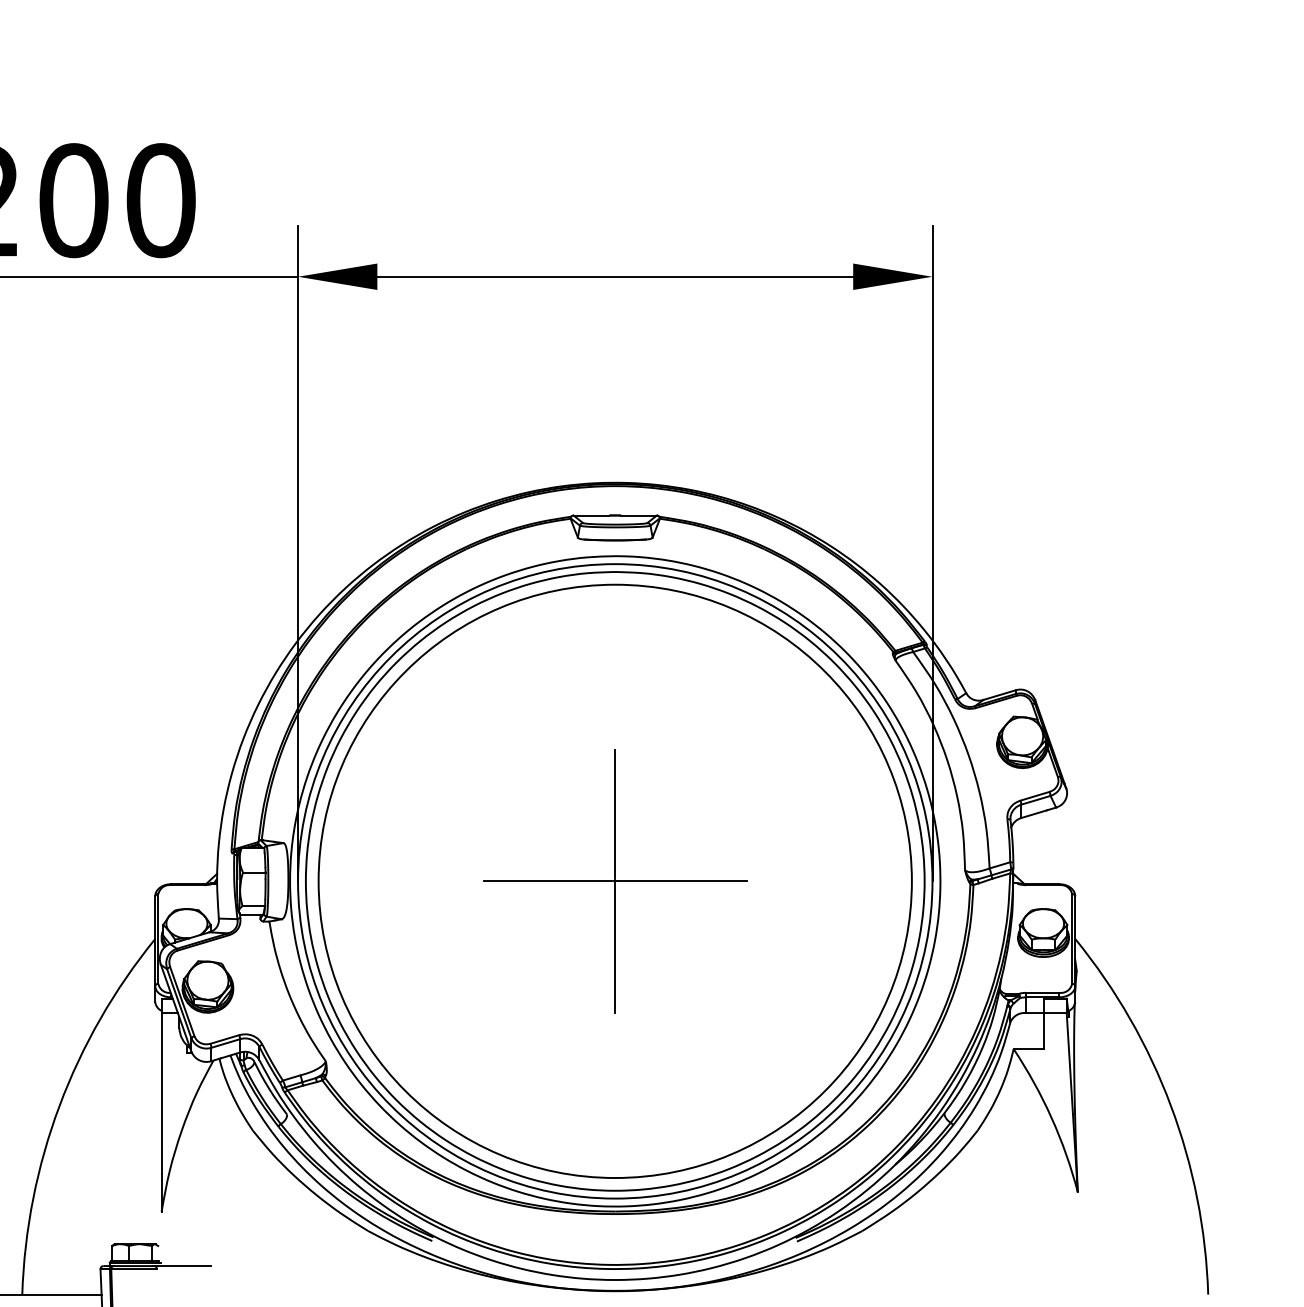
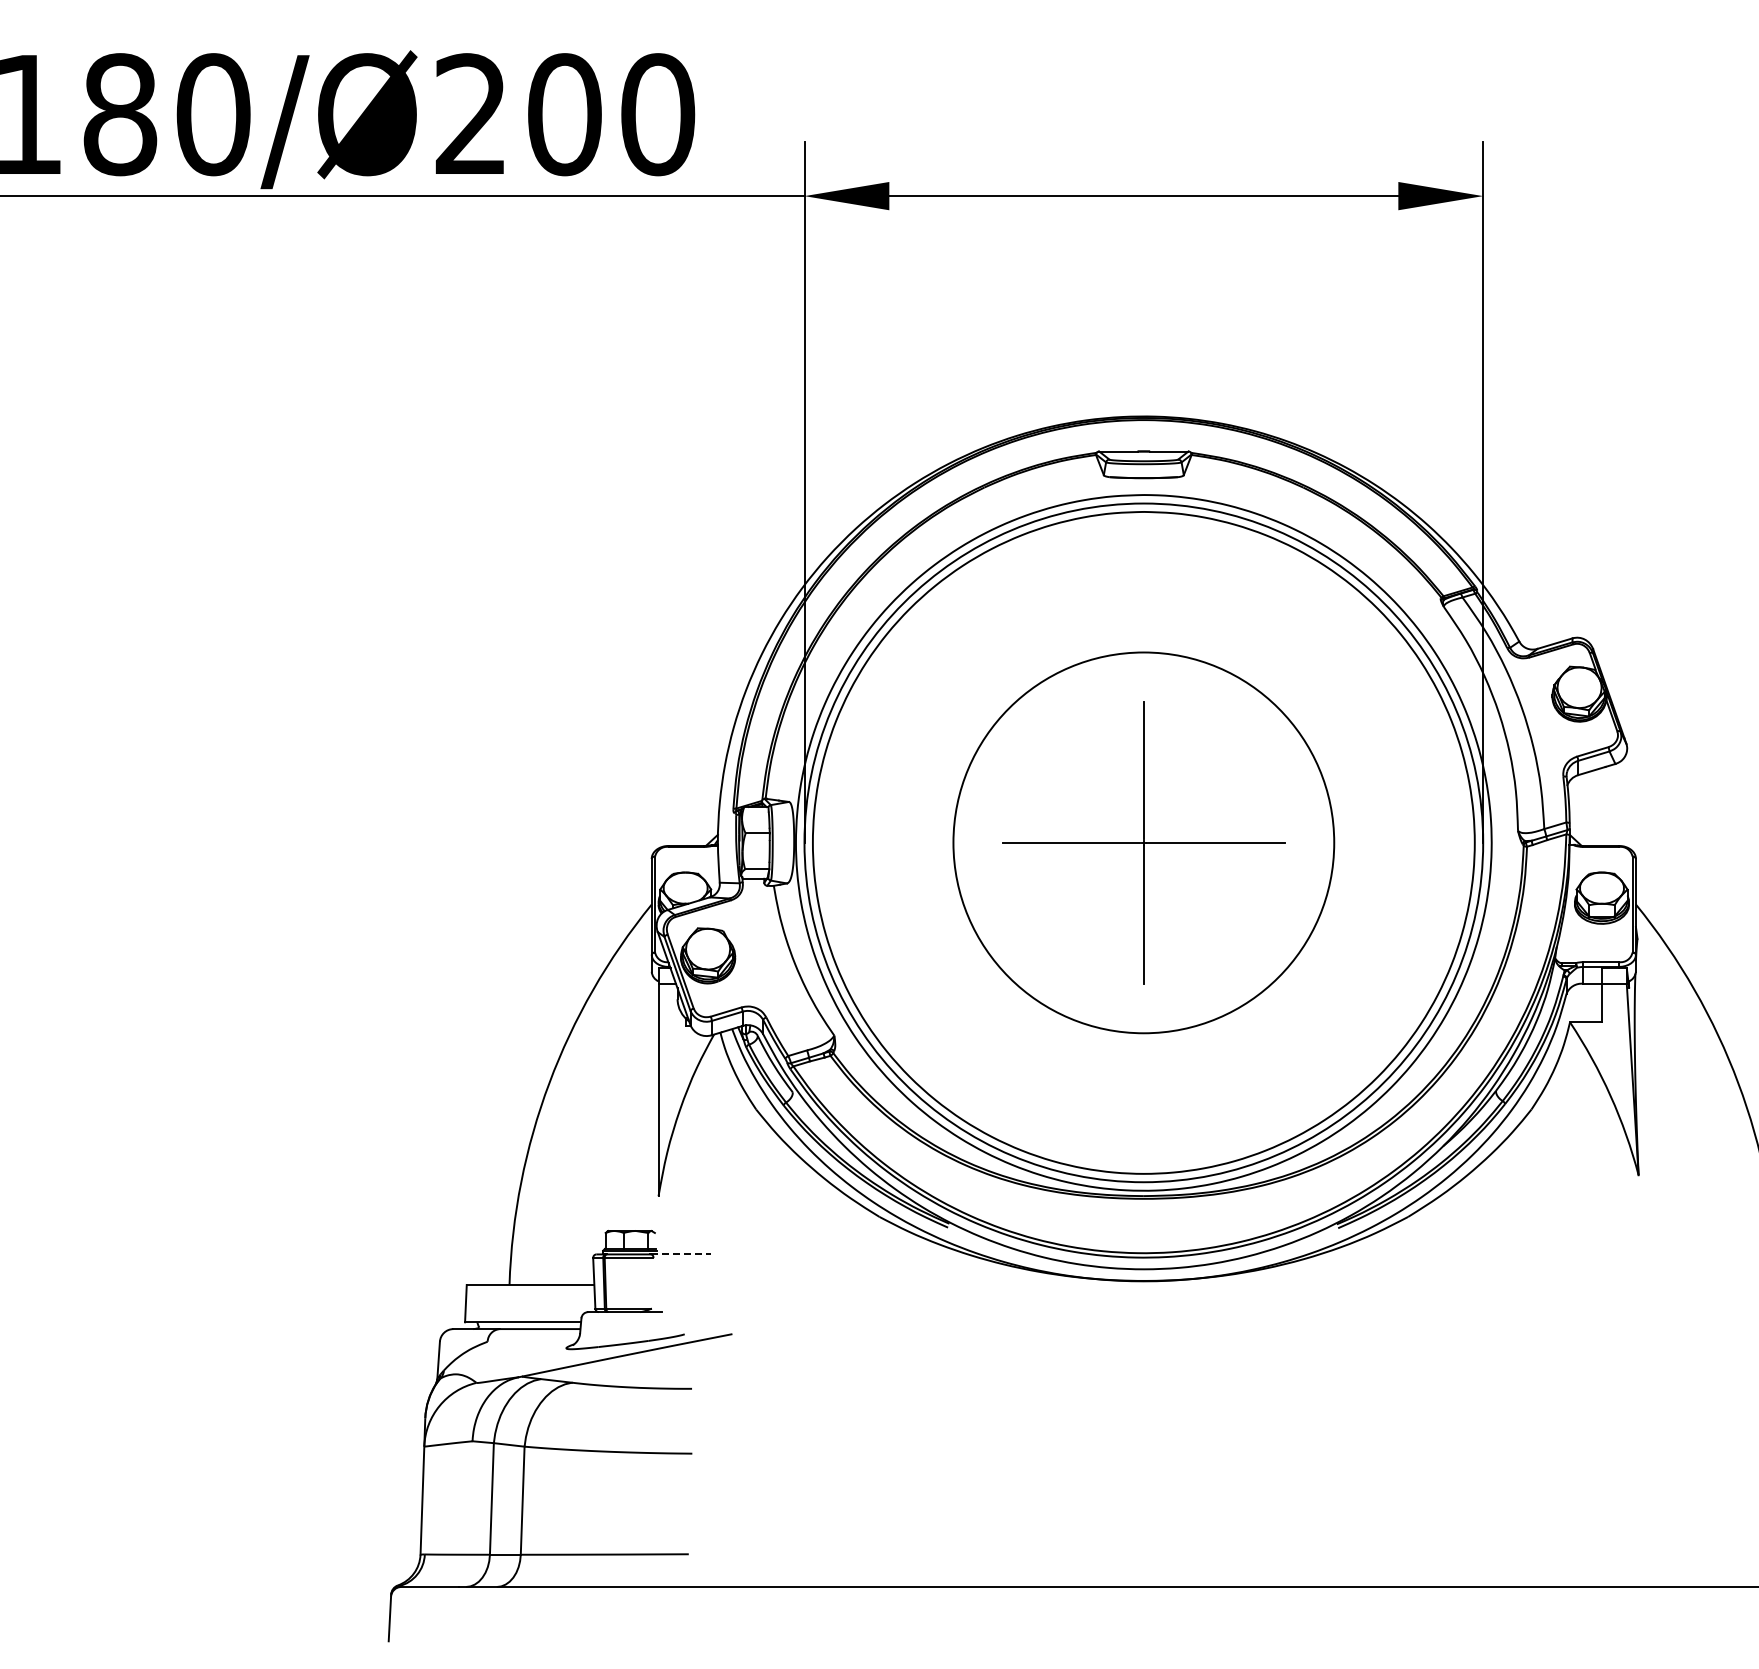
circle: (614, 881) -> (1143, 842), size x0.6
line: (183, 1266) -> (681, 1254), solid -> dashed

